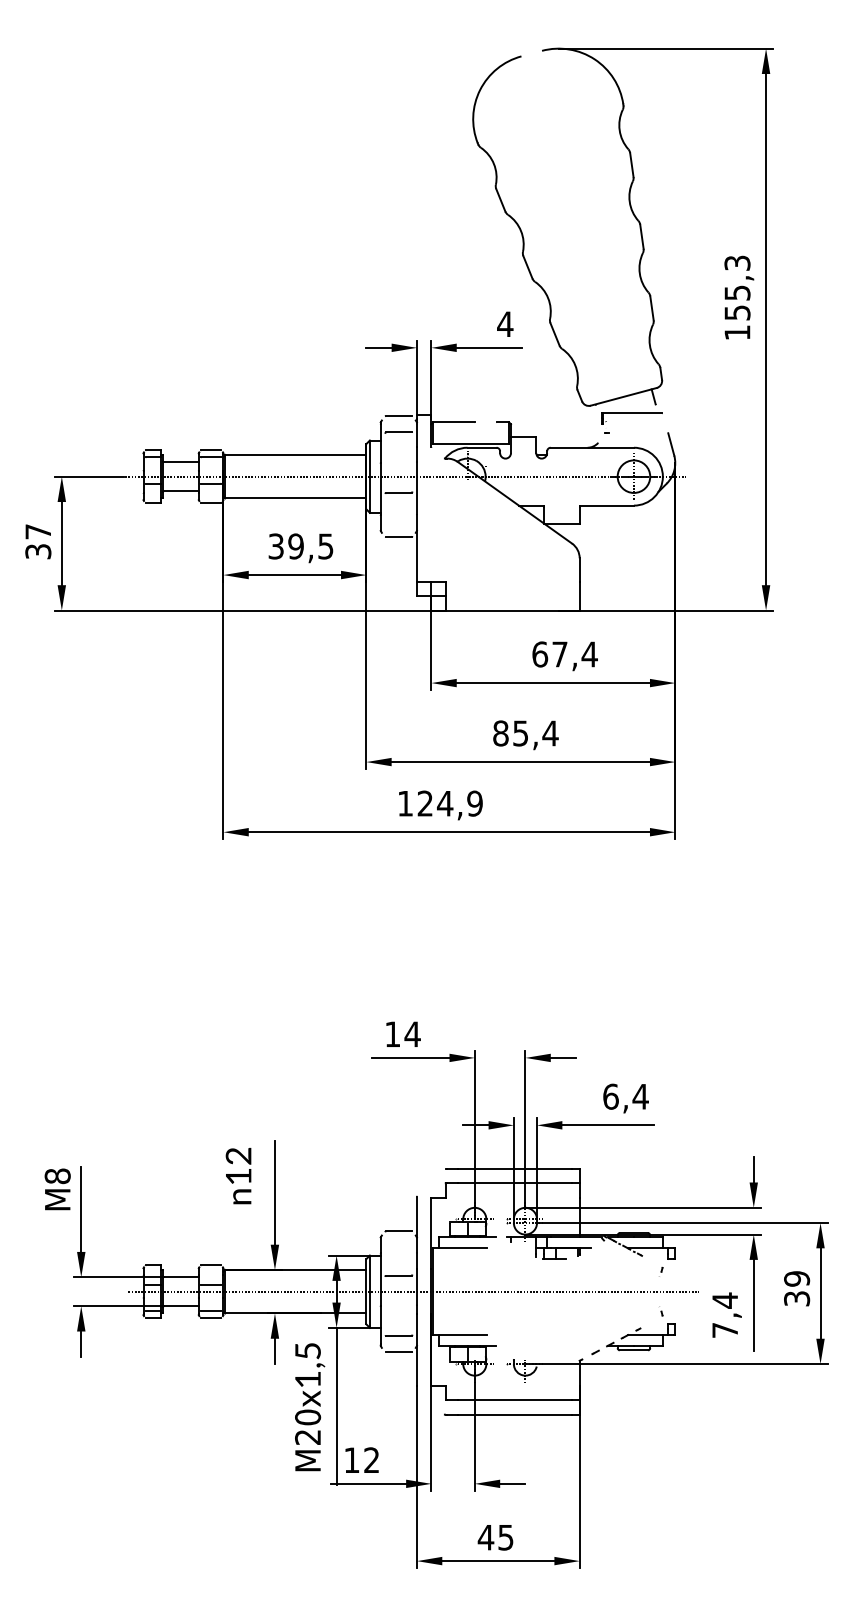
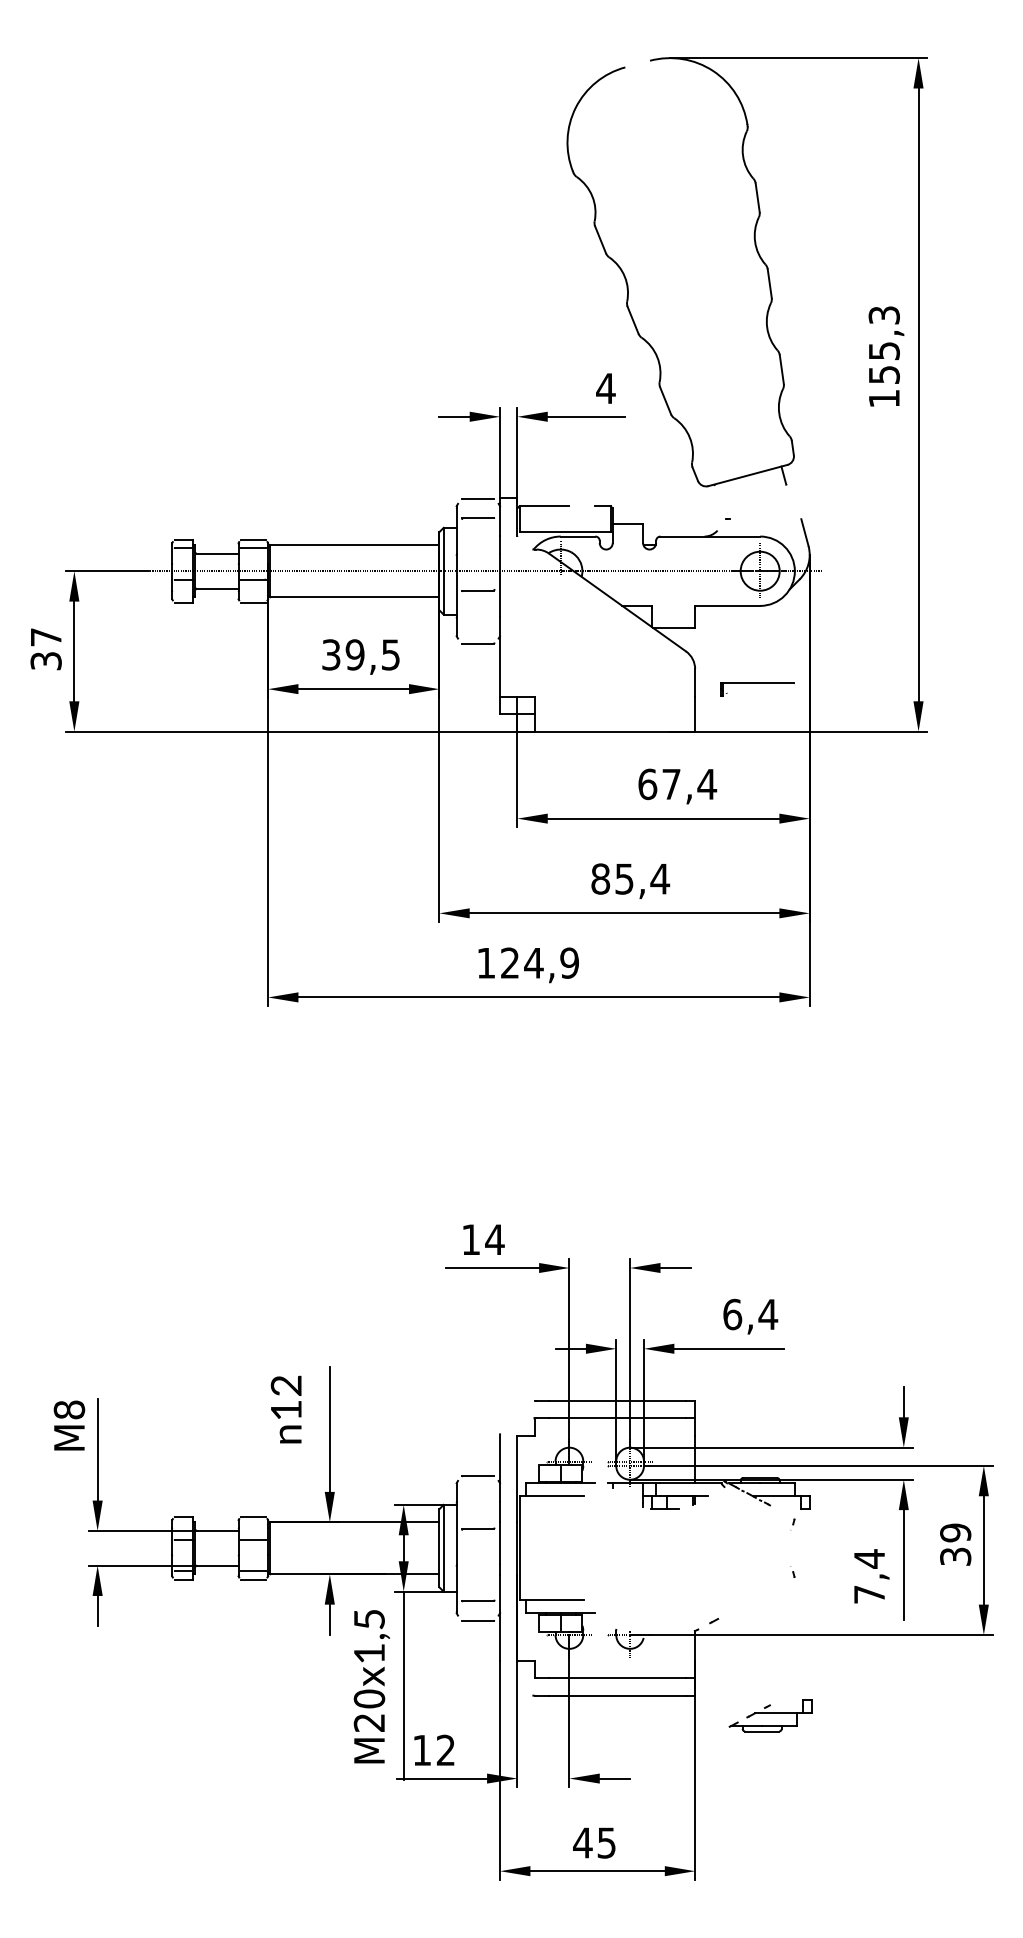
part: (631, 418) -> (757, 689), moved
line: (413, 1291) -> (495, 1548), removed
part: (640, 1336) -> (770, 1715), moved

